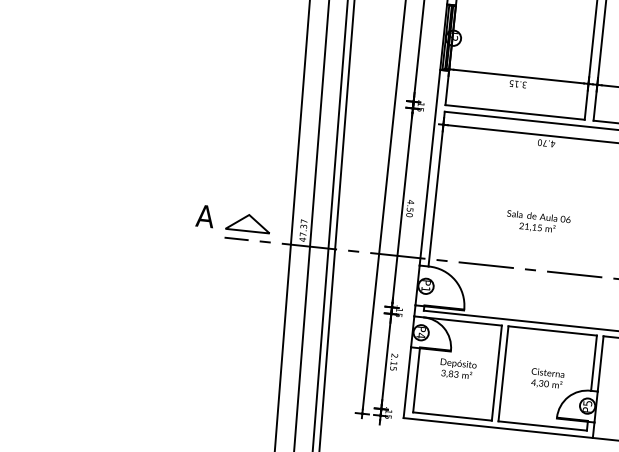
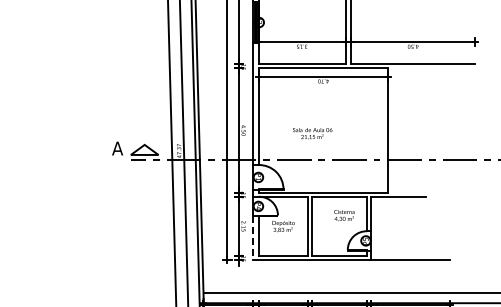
text: (538, 222) -> (312, 133), moved
text: (547, 378) -> (344, 215), moved
line: (407, 383) -> (253, 238), solid -> dashed

